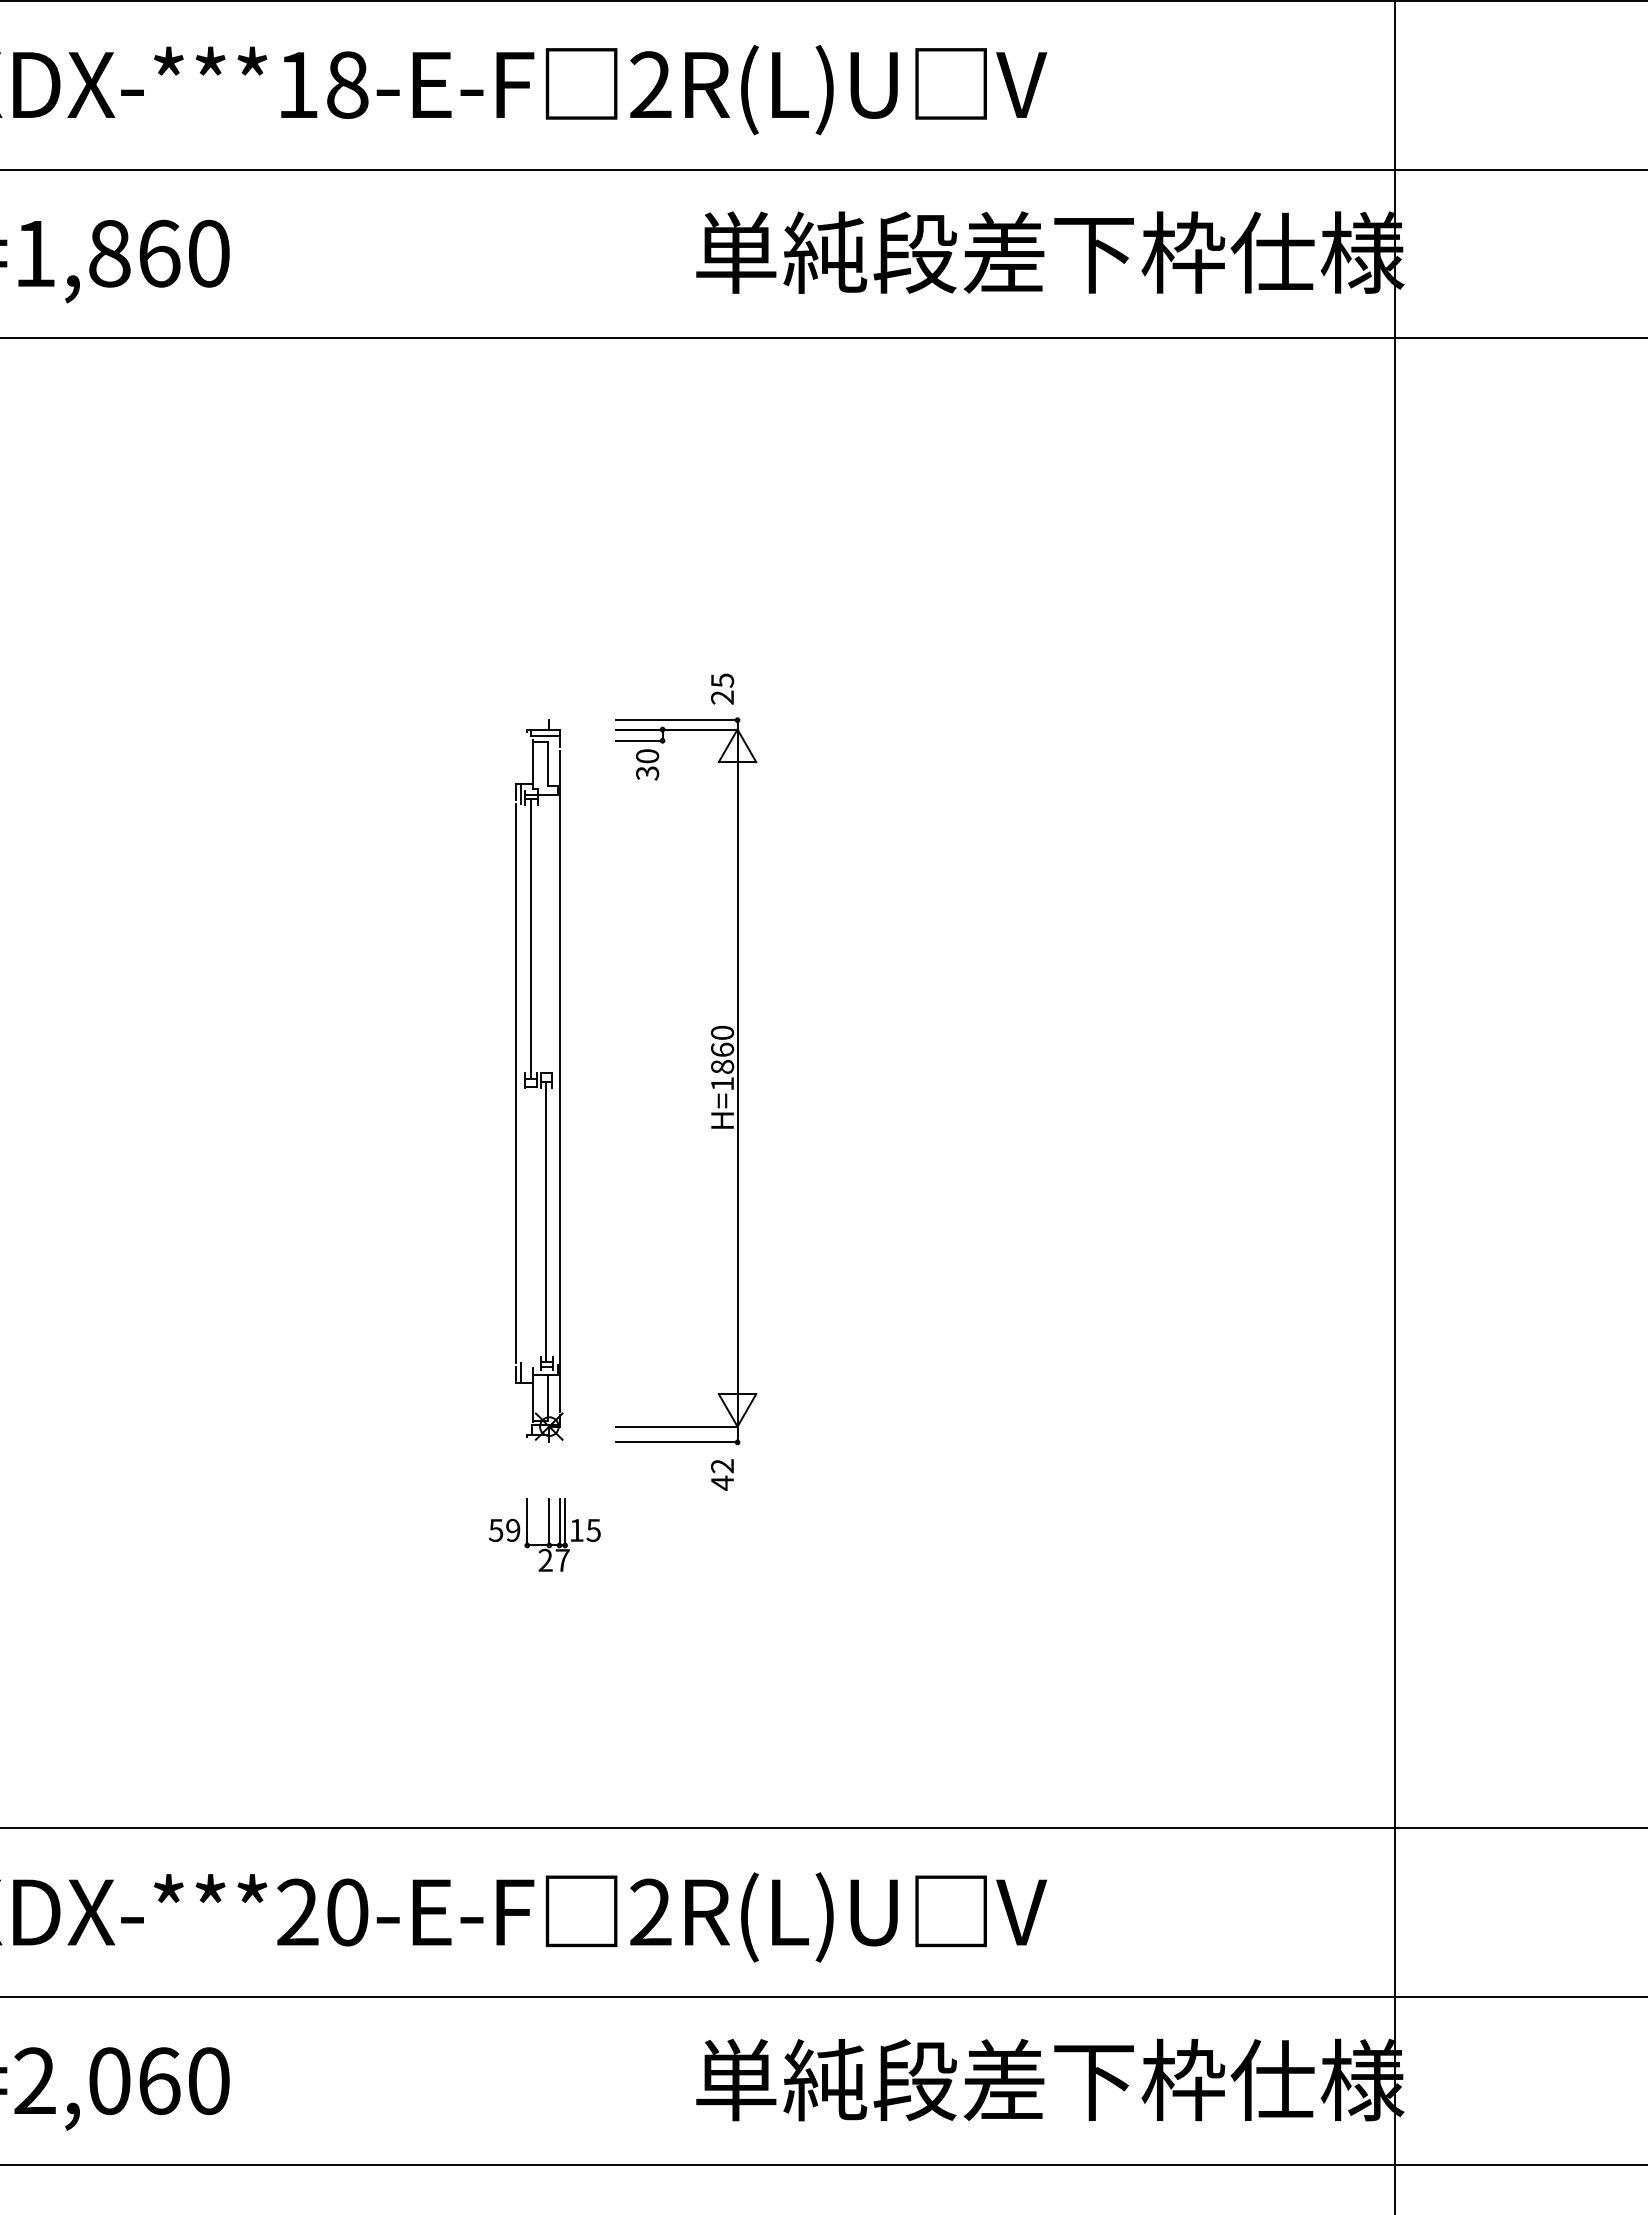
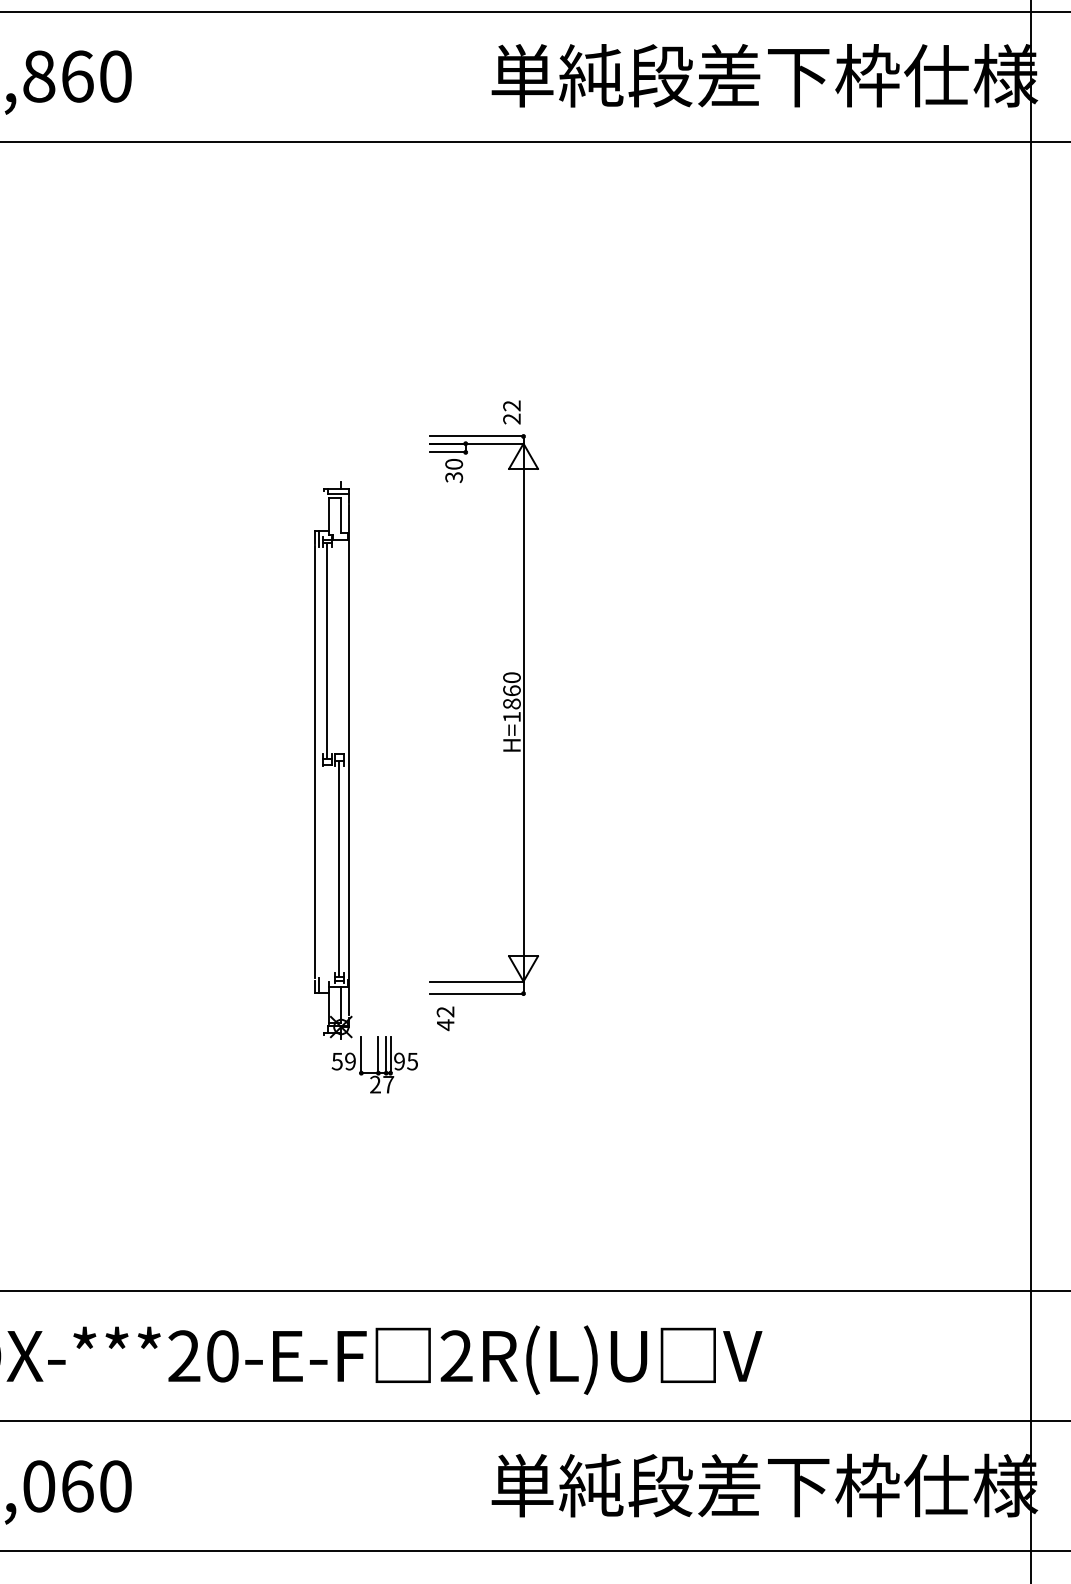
text: (722, 680) -> (511, 405), 25 -> 22
part: (539, 1080) -> (333, 759), moved
text: (722, 1474) -> (445, 1018), moved
text: (576, 1529) -> (399, 1060), 15 -> 95

